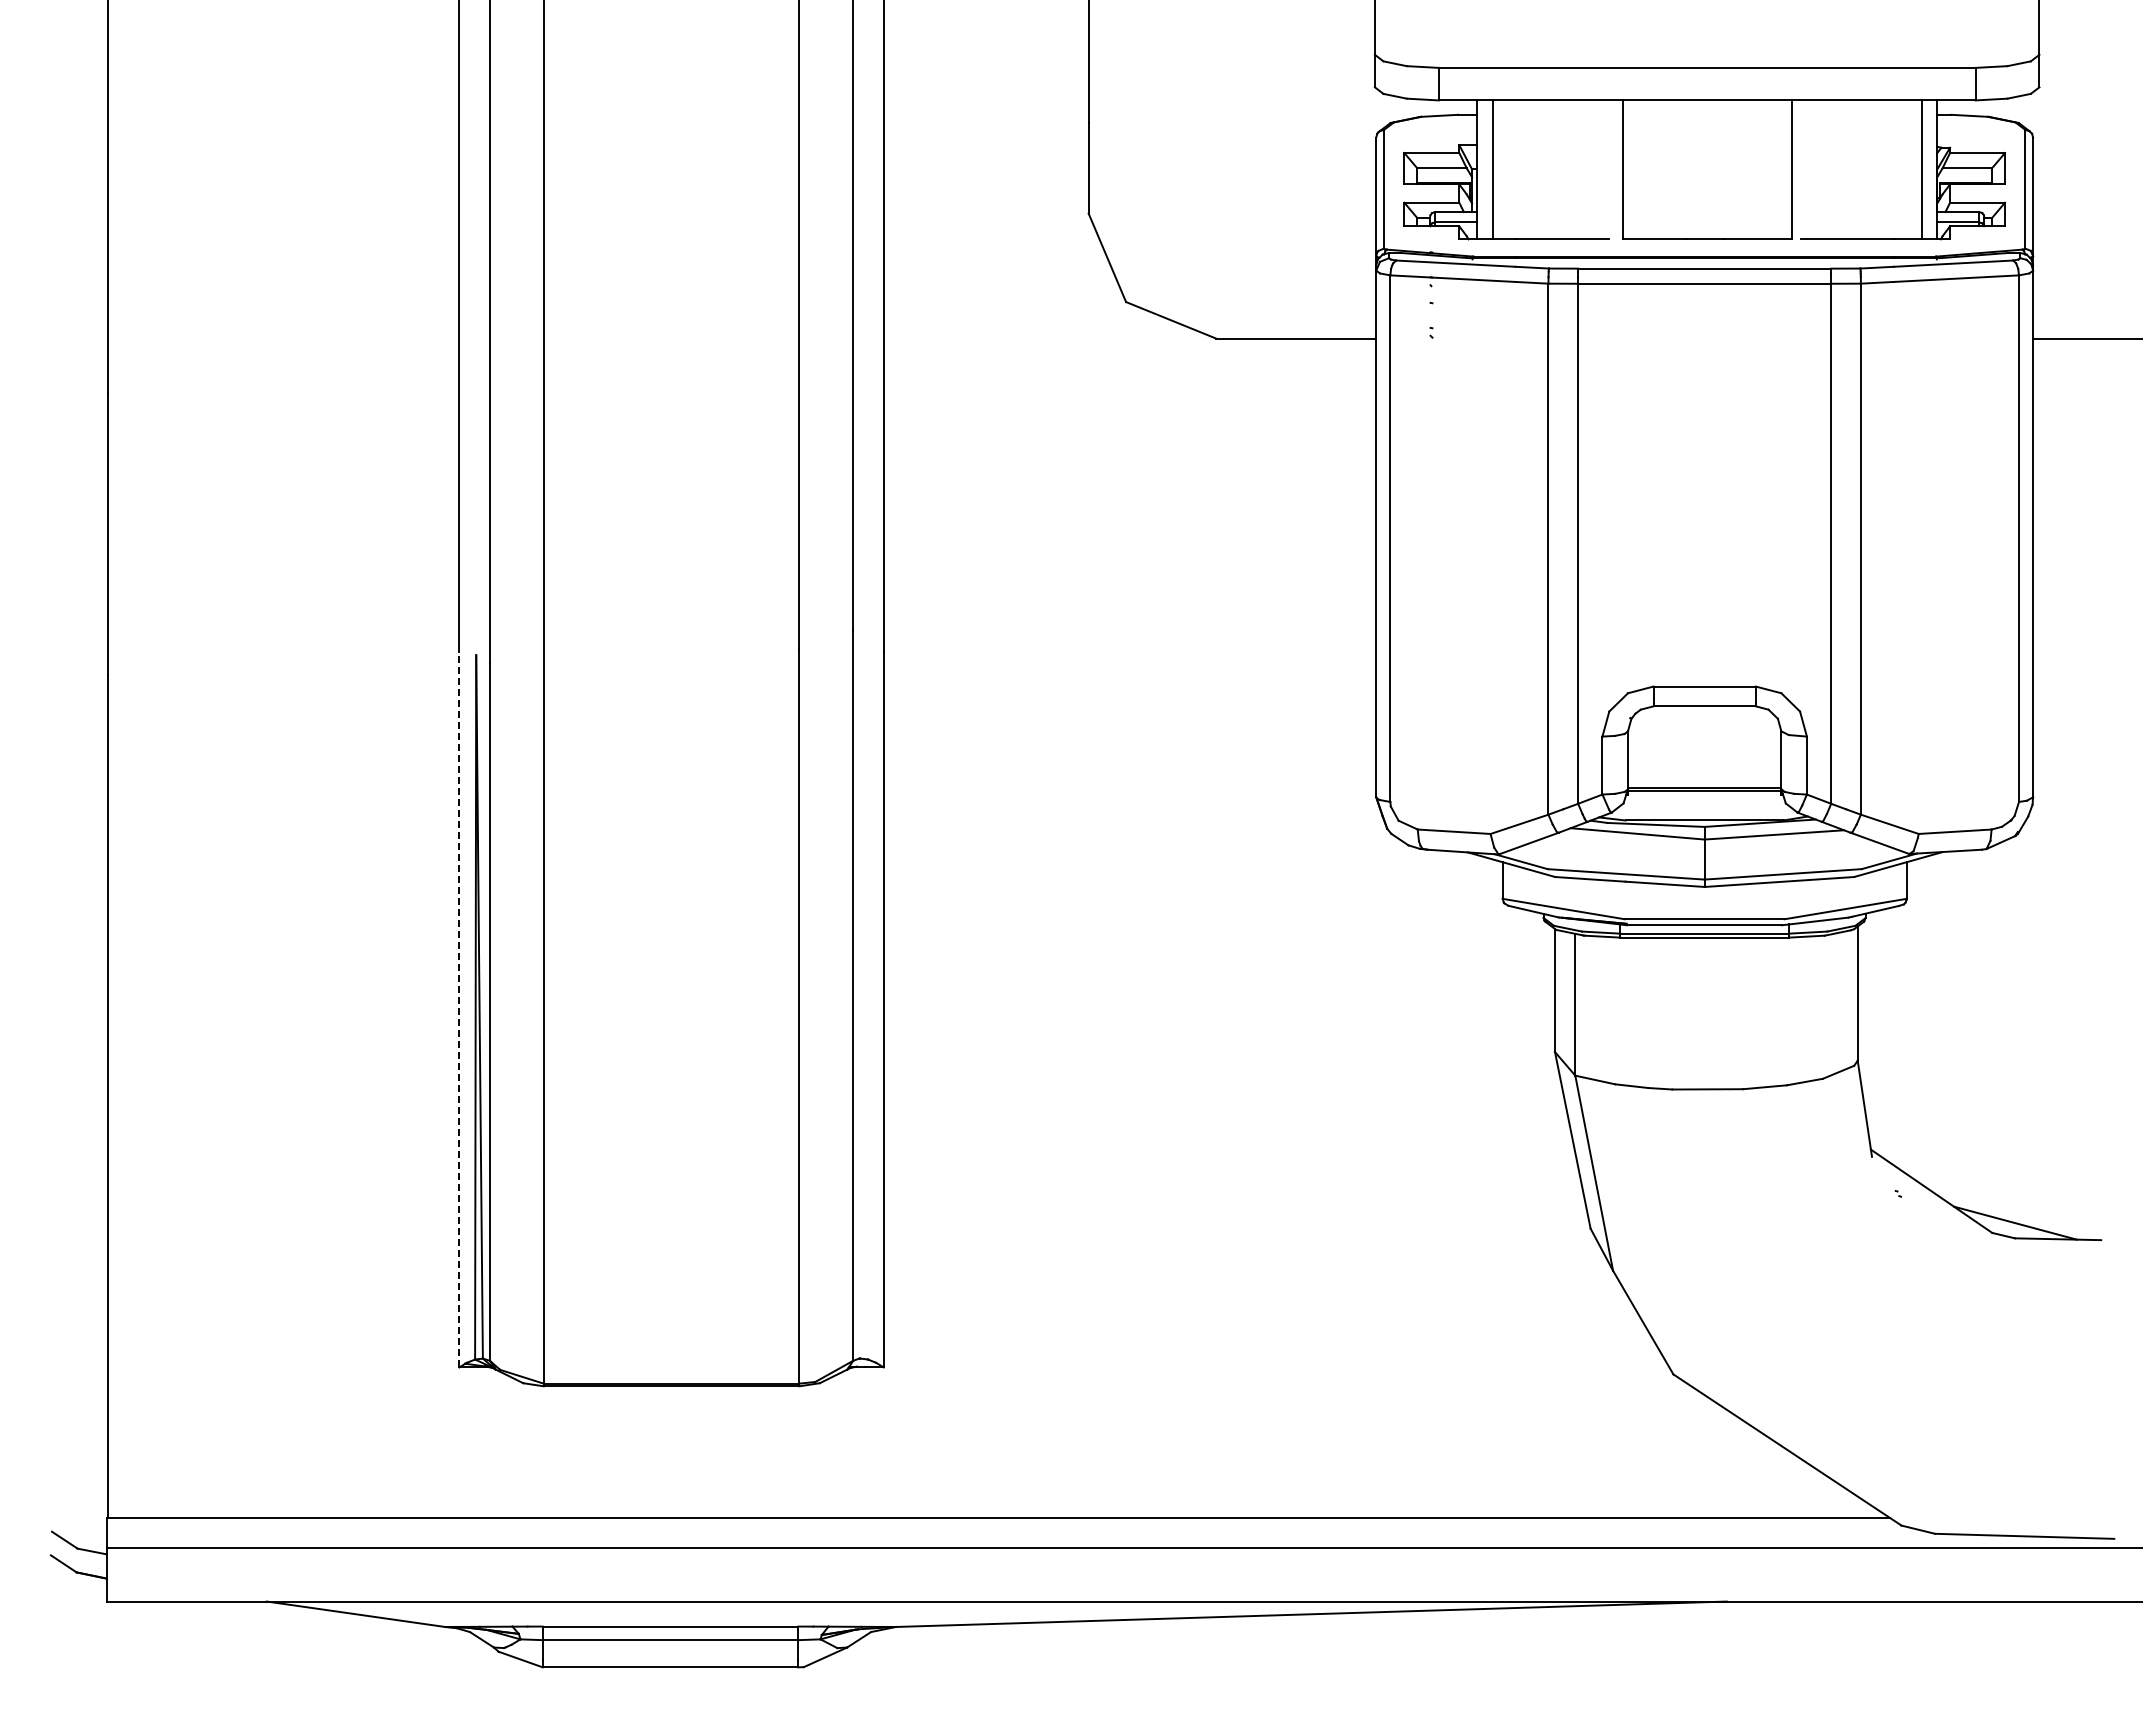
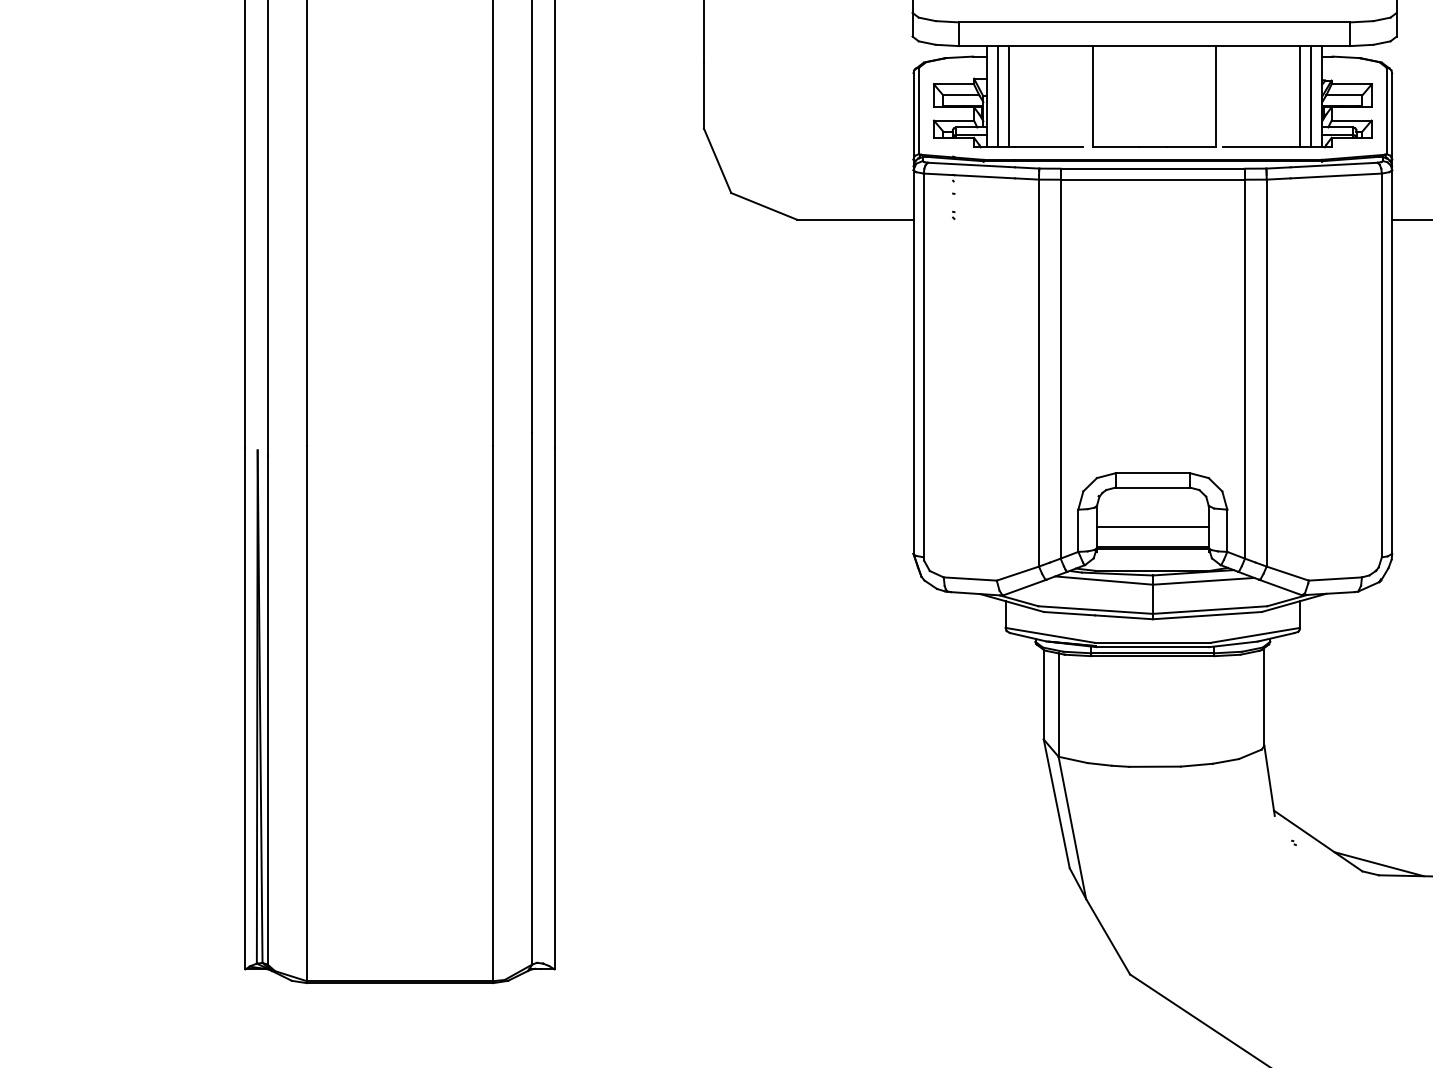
line: (1507, 169) -> (1009, 96), added
line: (1906, 169) -> (1299, 96), added
line: (1704, 759) -> (1152, 526), added
line: (459, 1009) -> (245, 708), dashed -> solid

